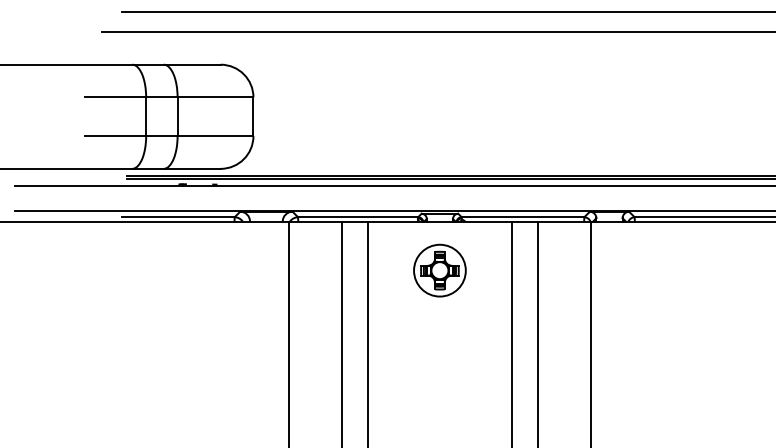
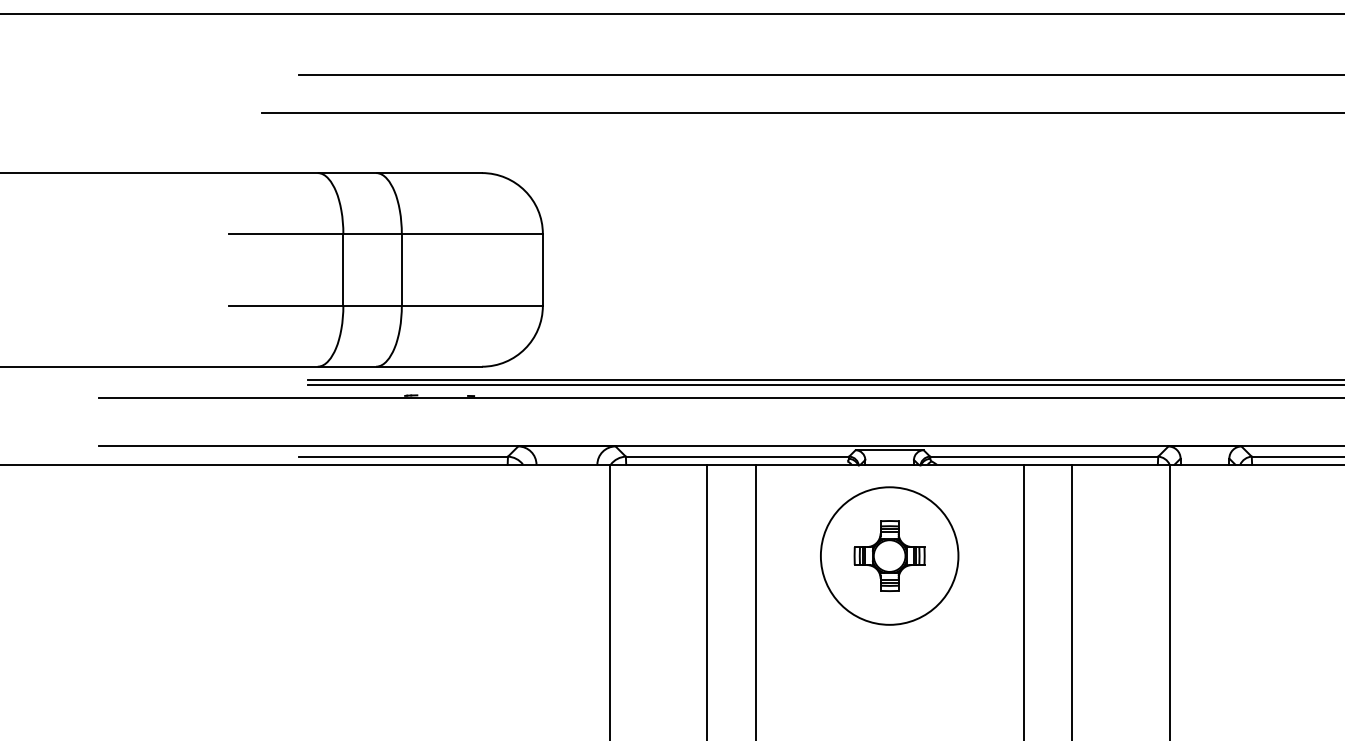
circle: (439, 270) -> (888, 555), size x1.43

